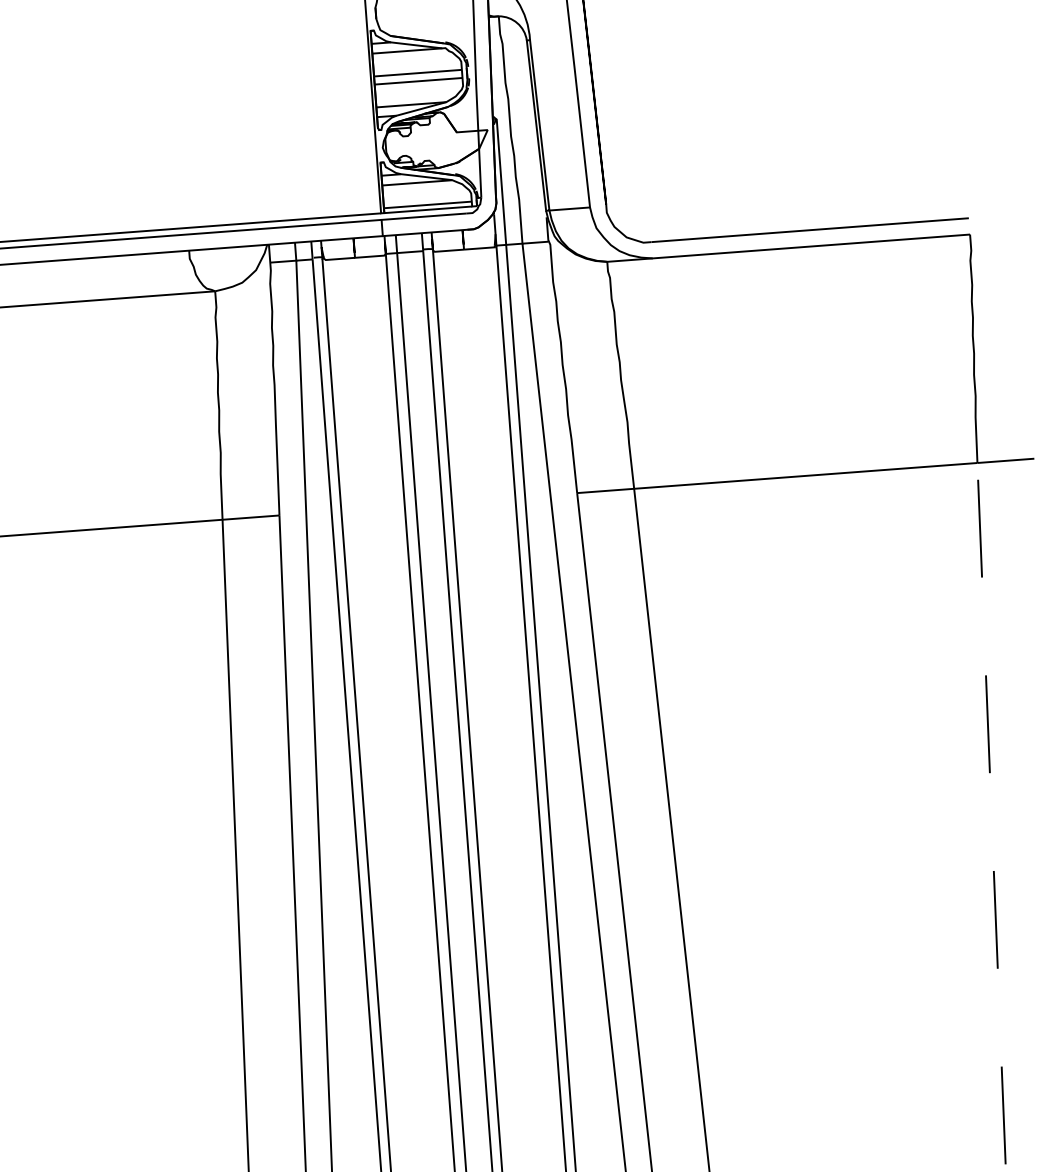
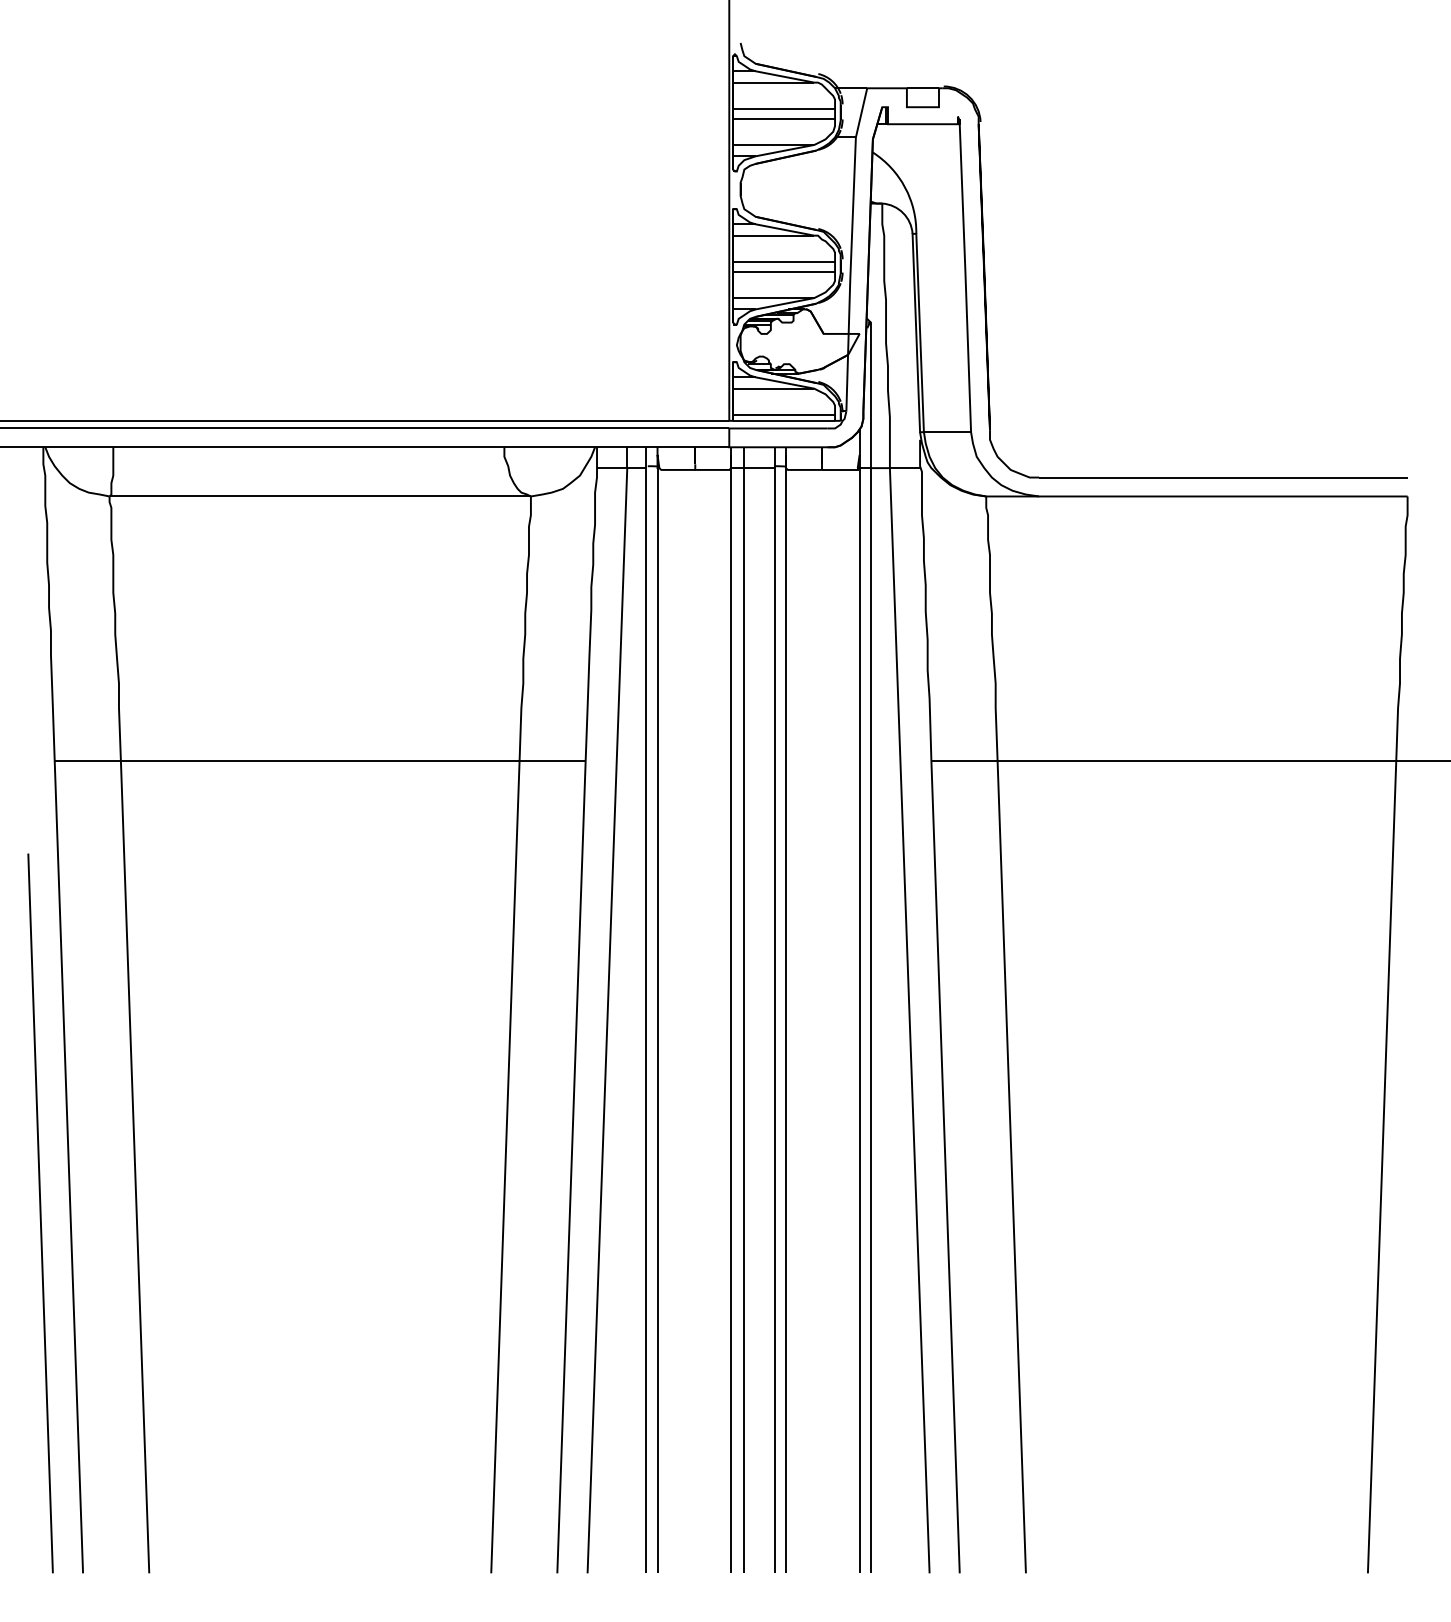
line: (991, 813) -> (1382, 1166), dashed -> solid

